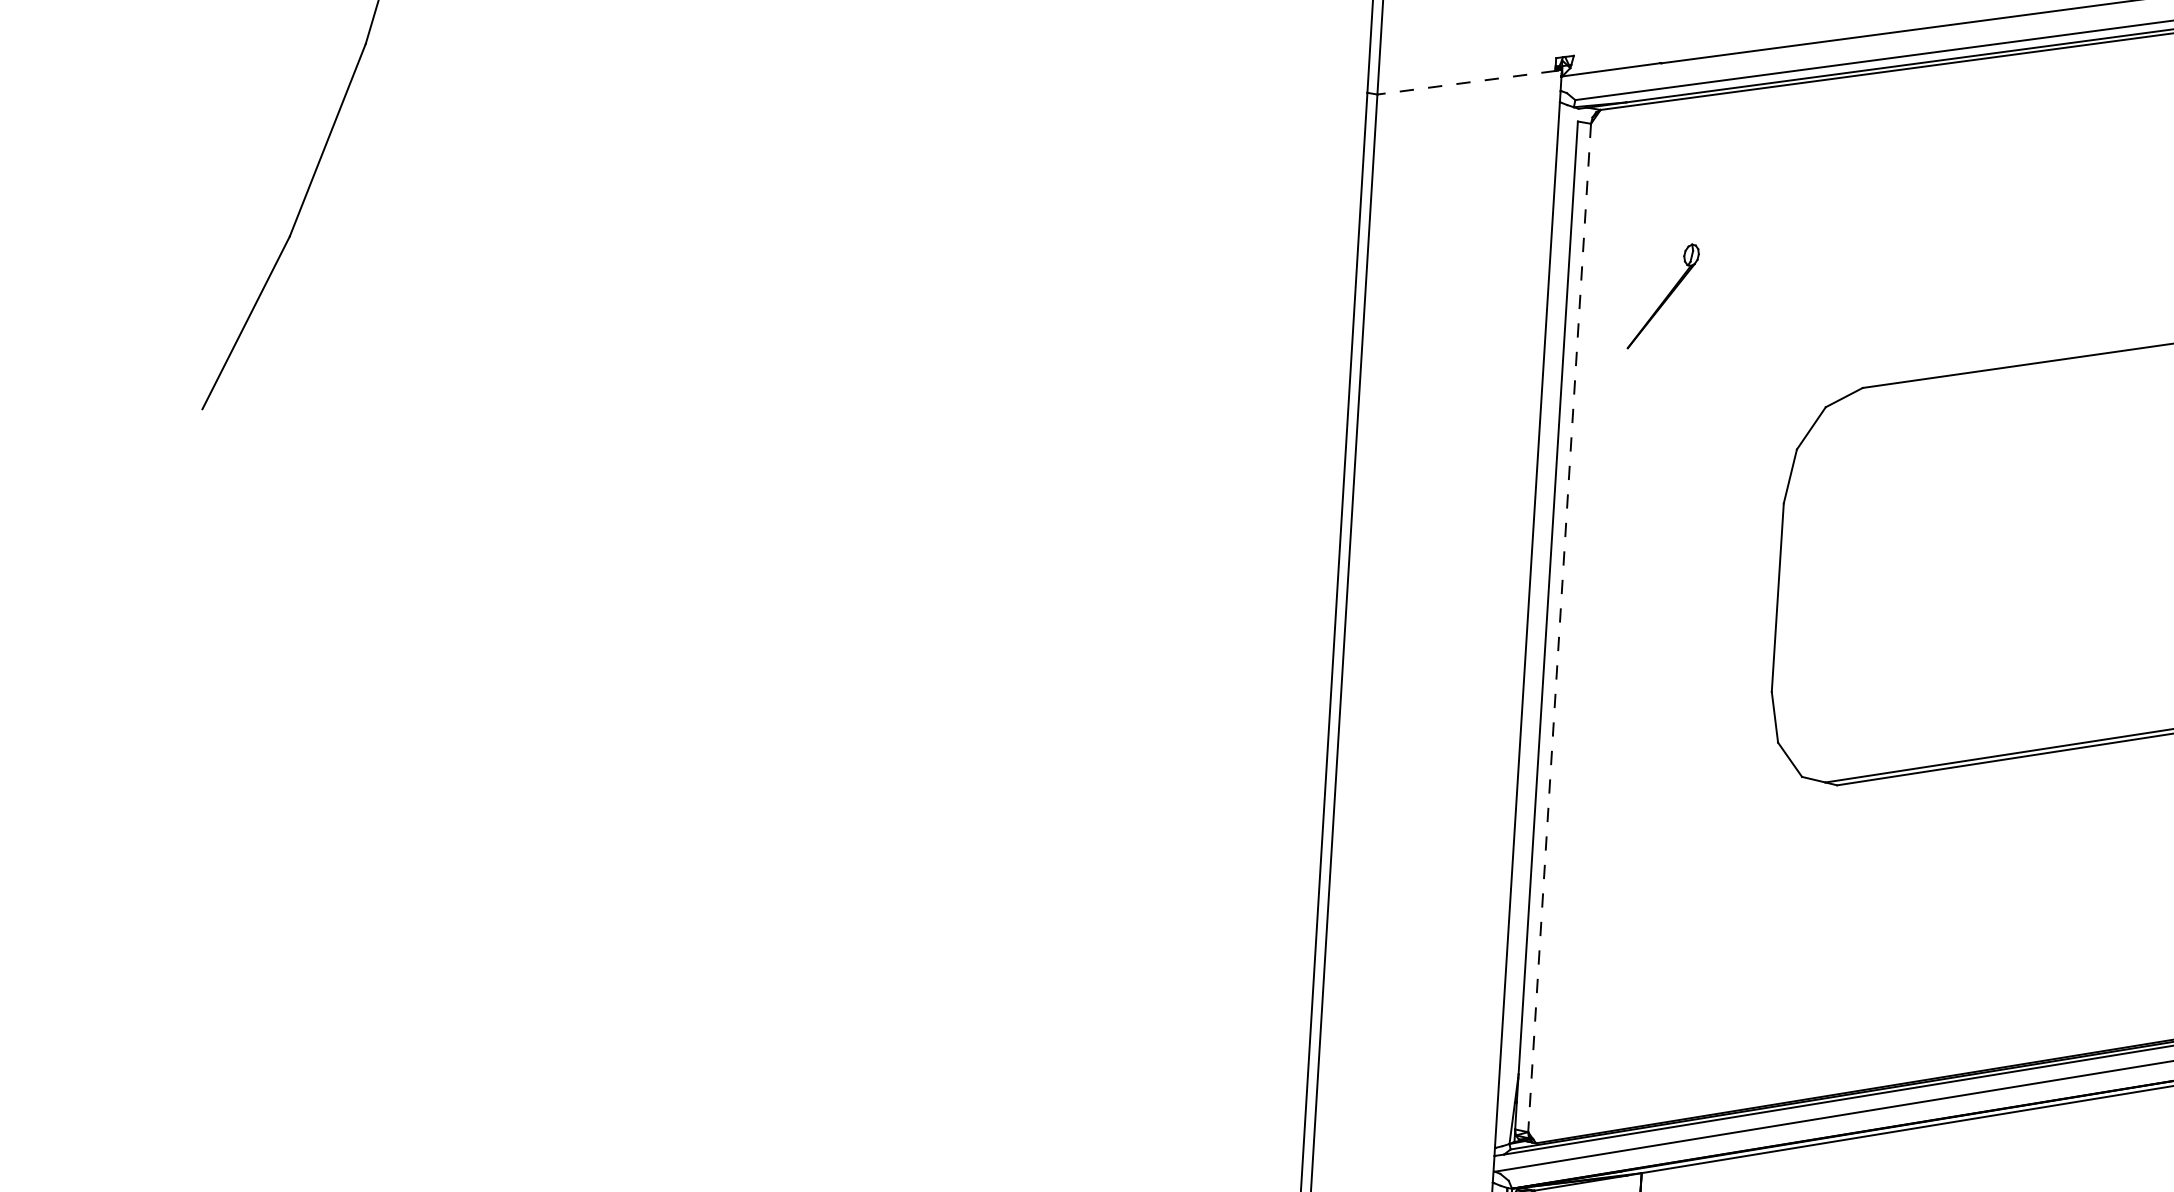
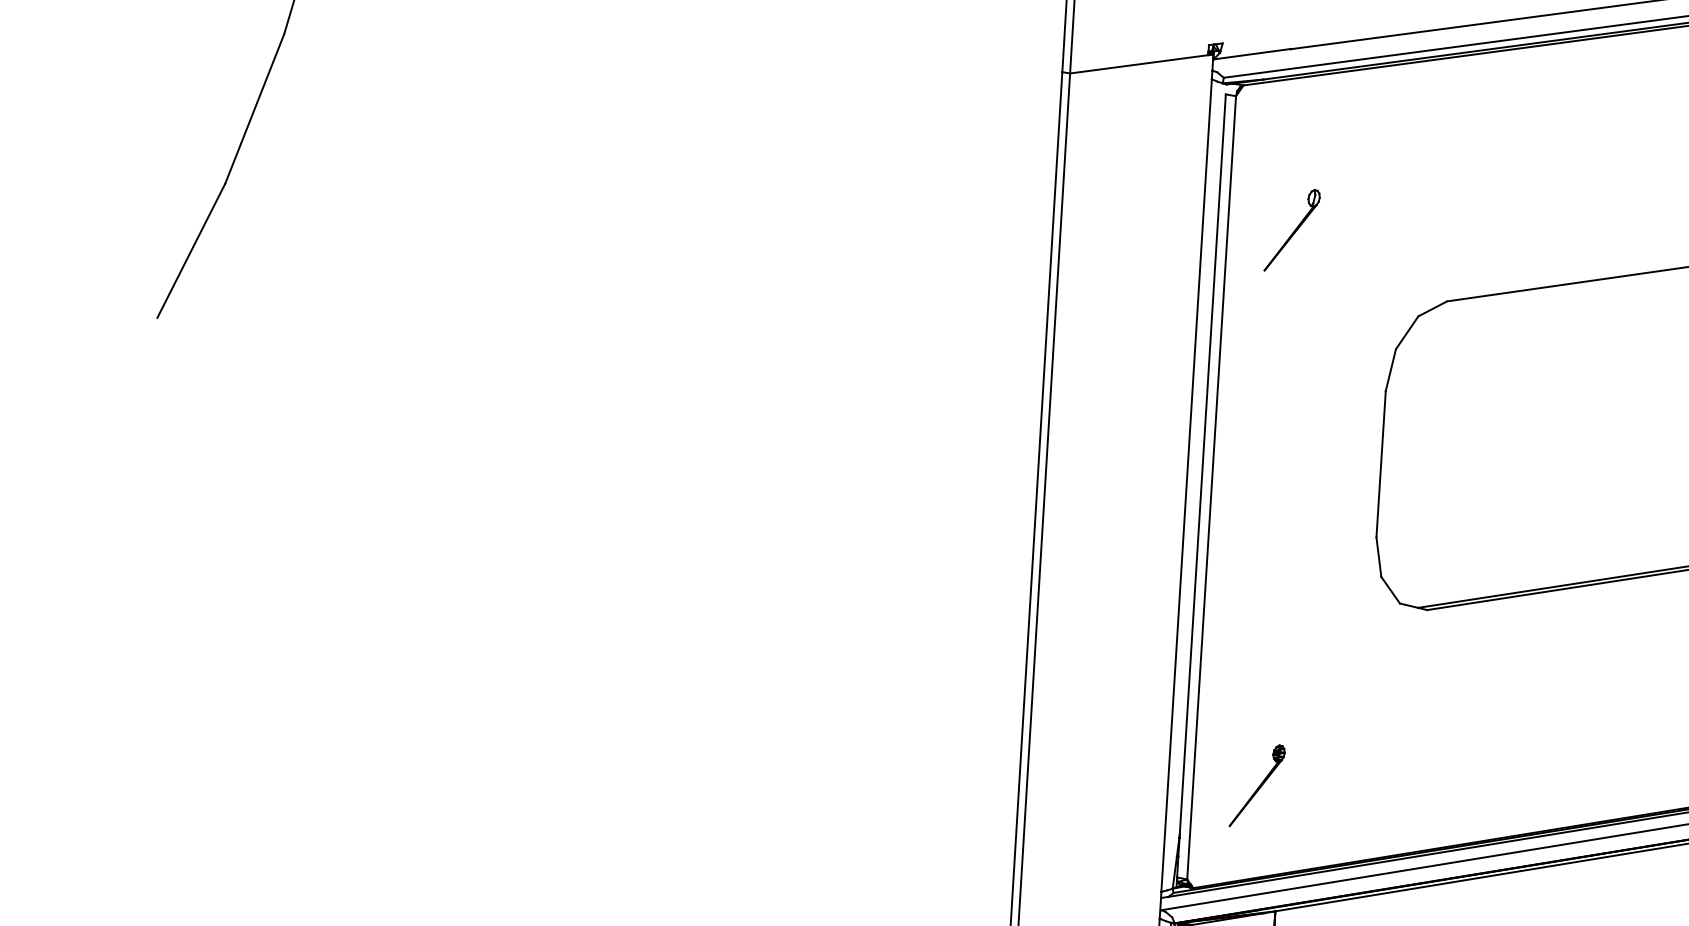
line: (1466, 82) -> (1139, 64), dashed -> solid
line: (1559, 628) -> (1211, 488), dashed -> solid
part: (1617, 1011) -> (1256, 785), added

